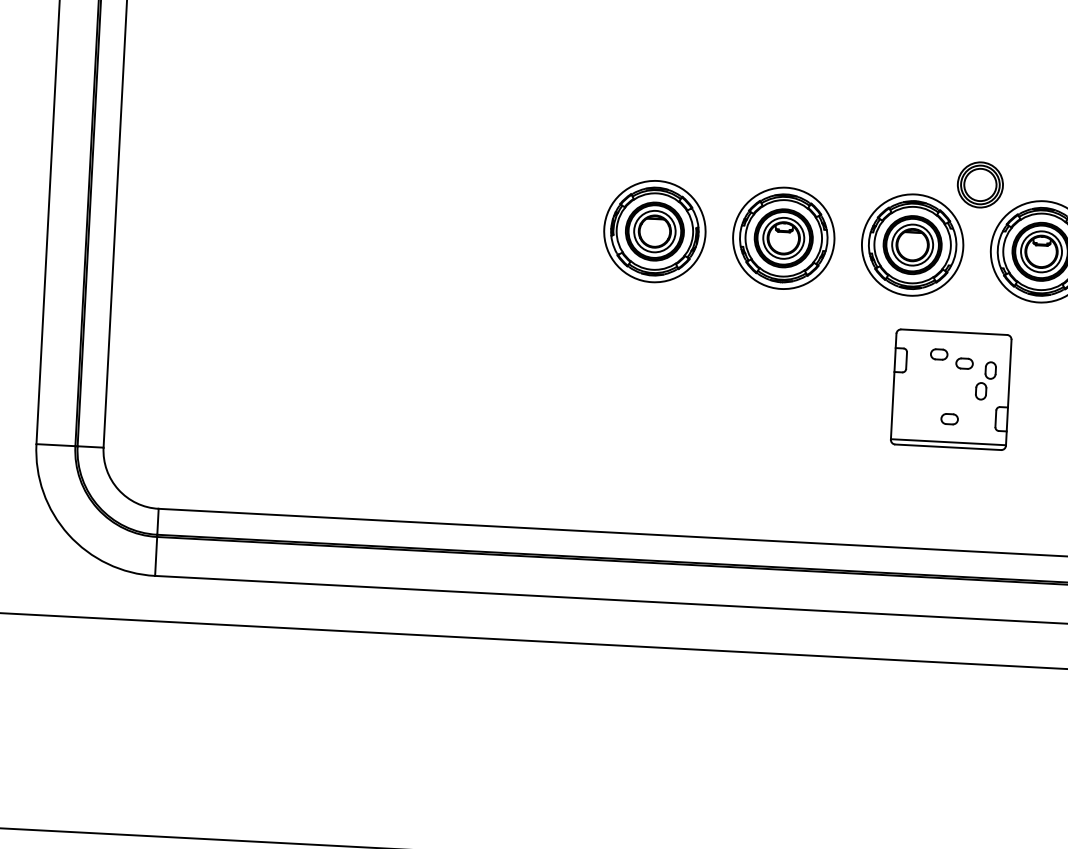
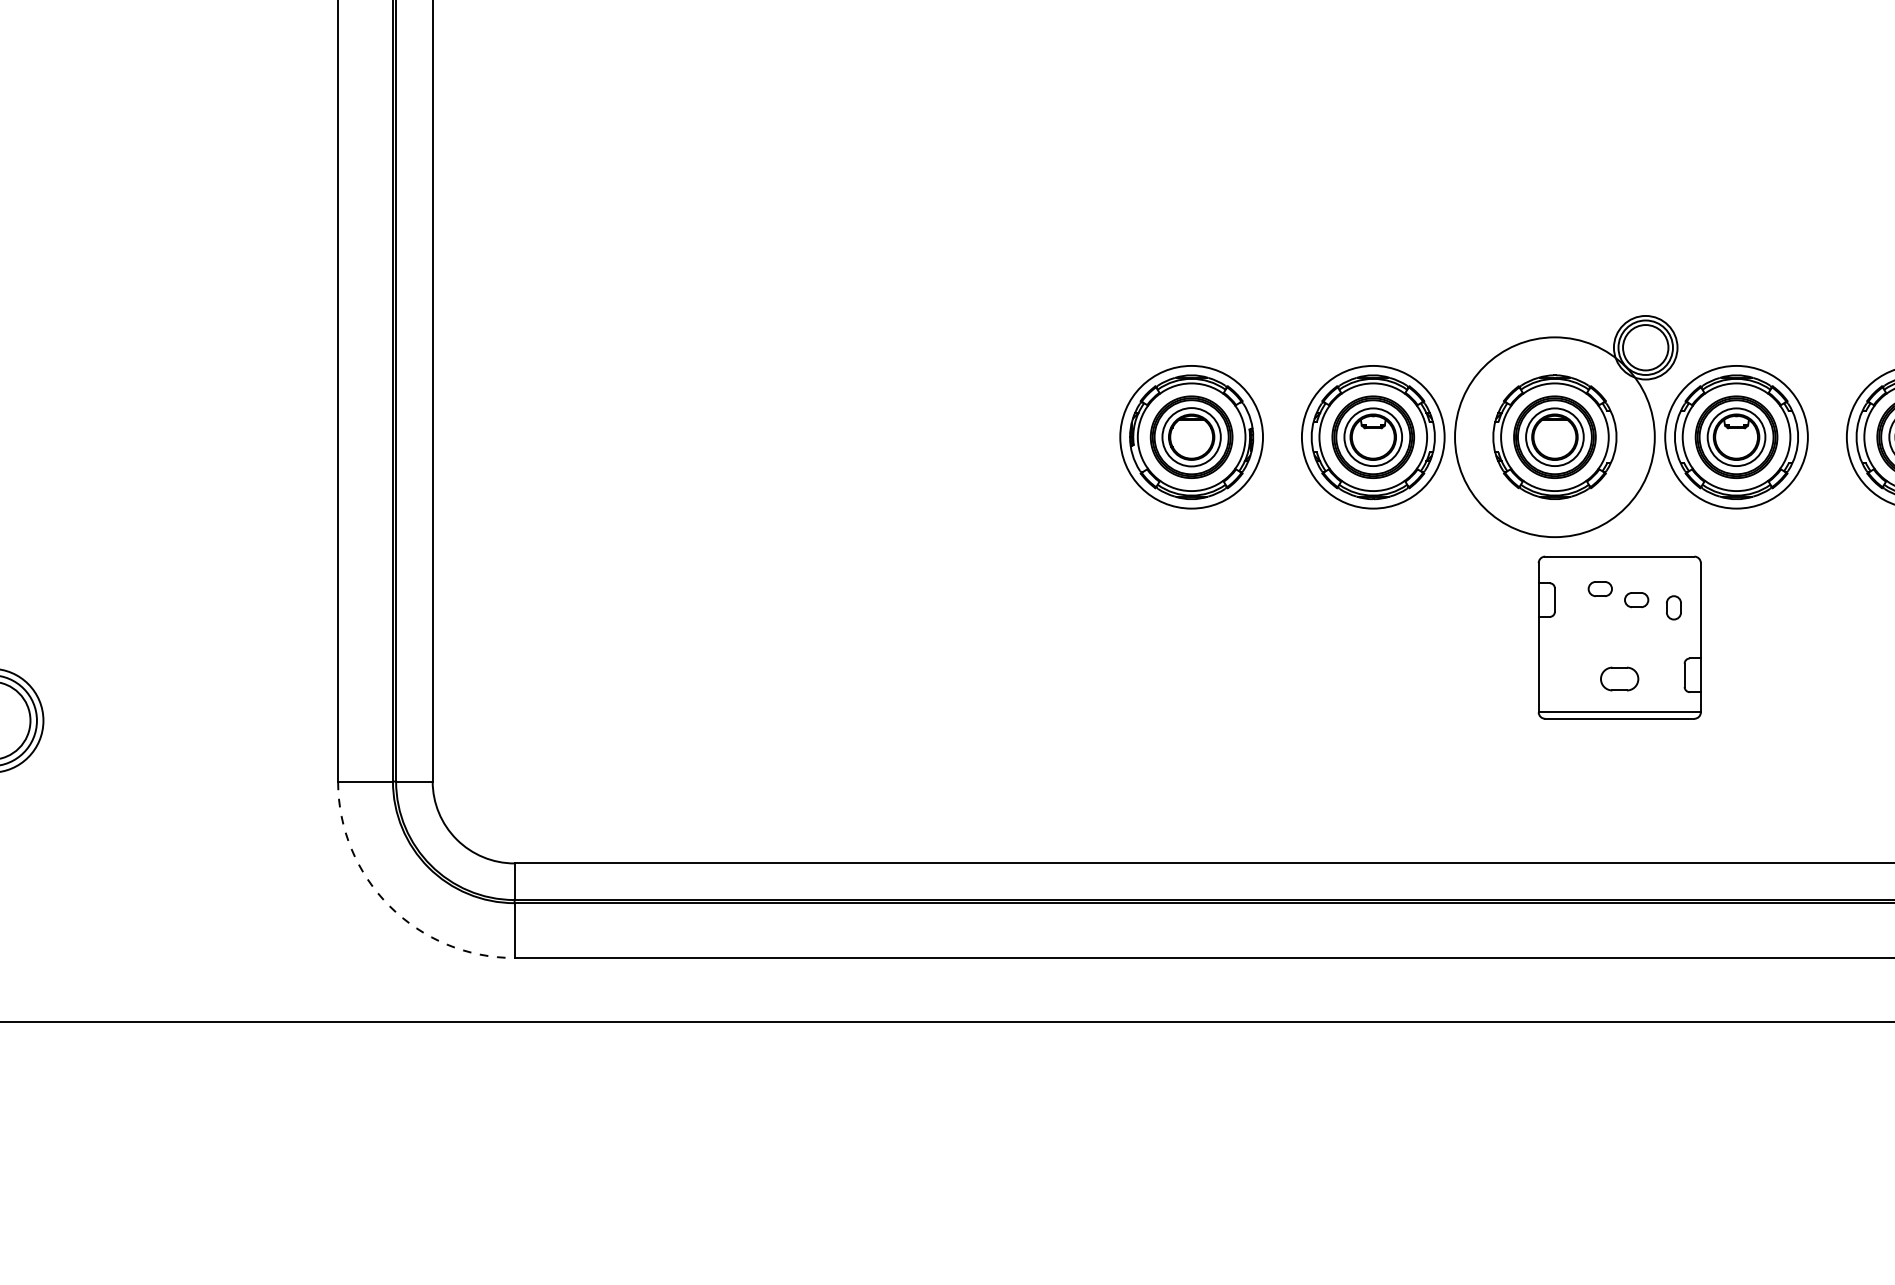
circle: (912, 244) -> (1554, 436), size x1.4
part: (980, 391) -> (1661, 637), removed
part: (949, 419) -> (1619, 679), size x1.6
arc: (68, 534) -> (389, 906), solid -> dashed

